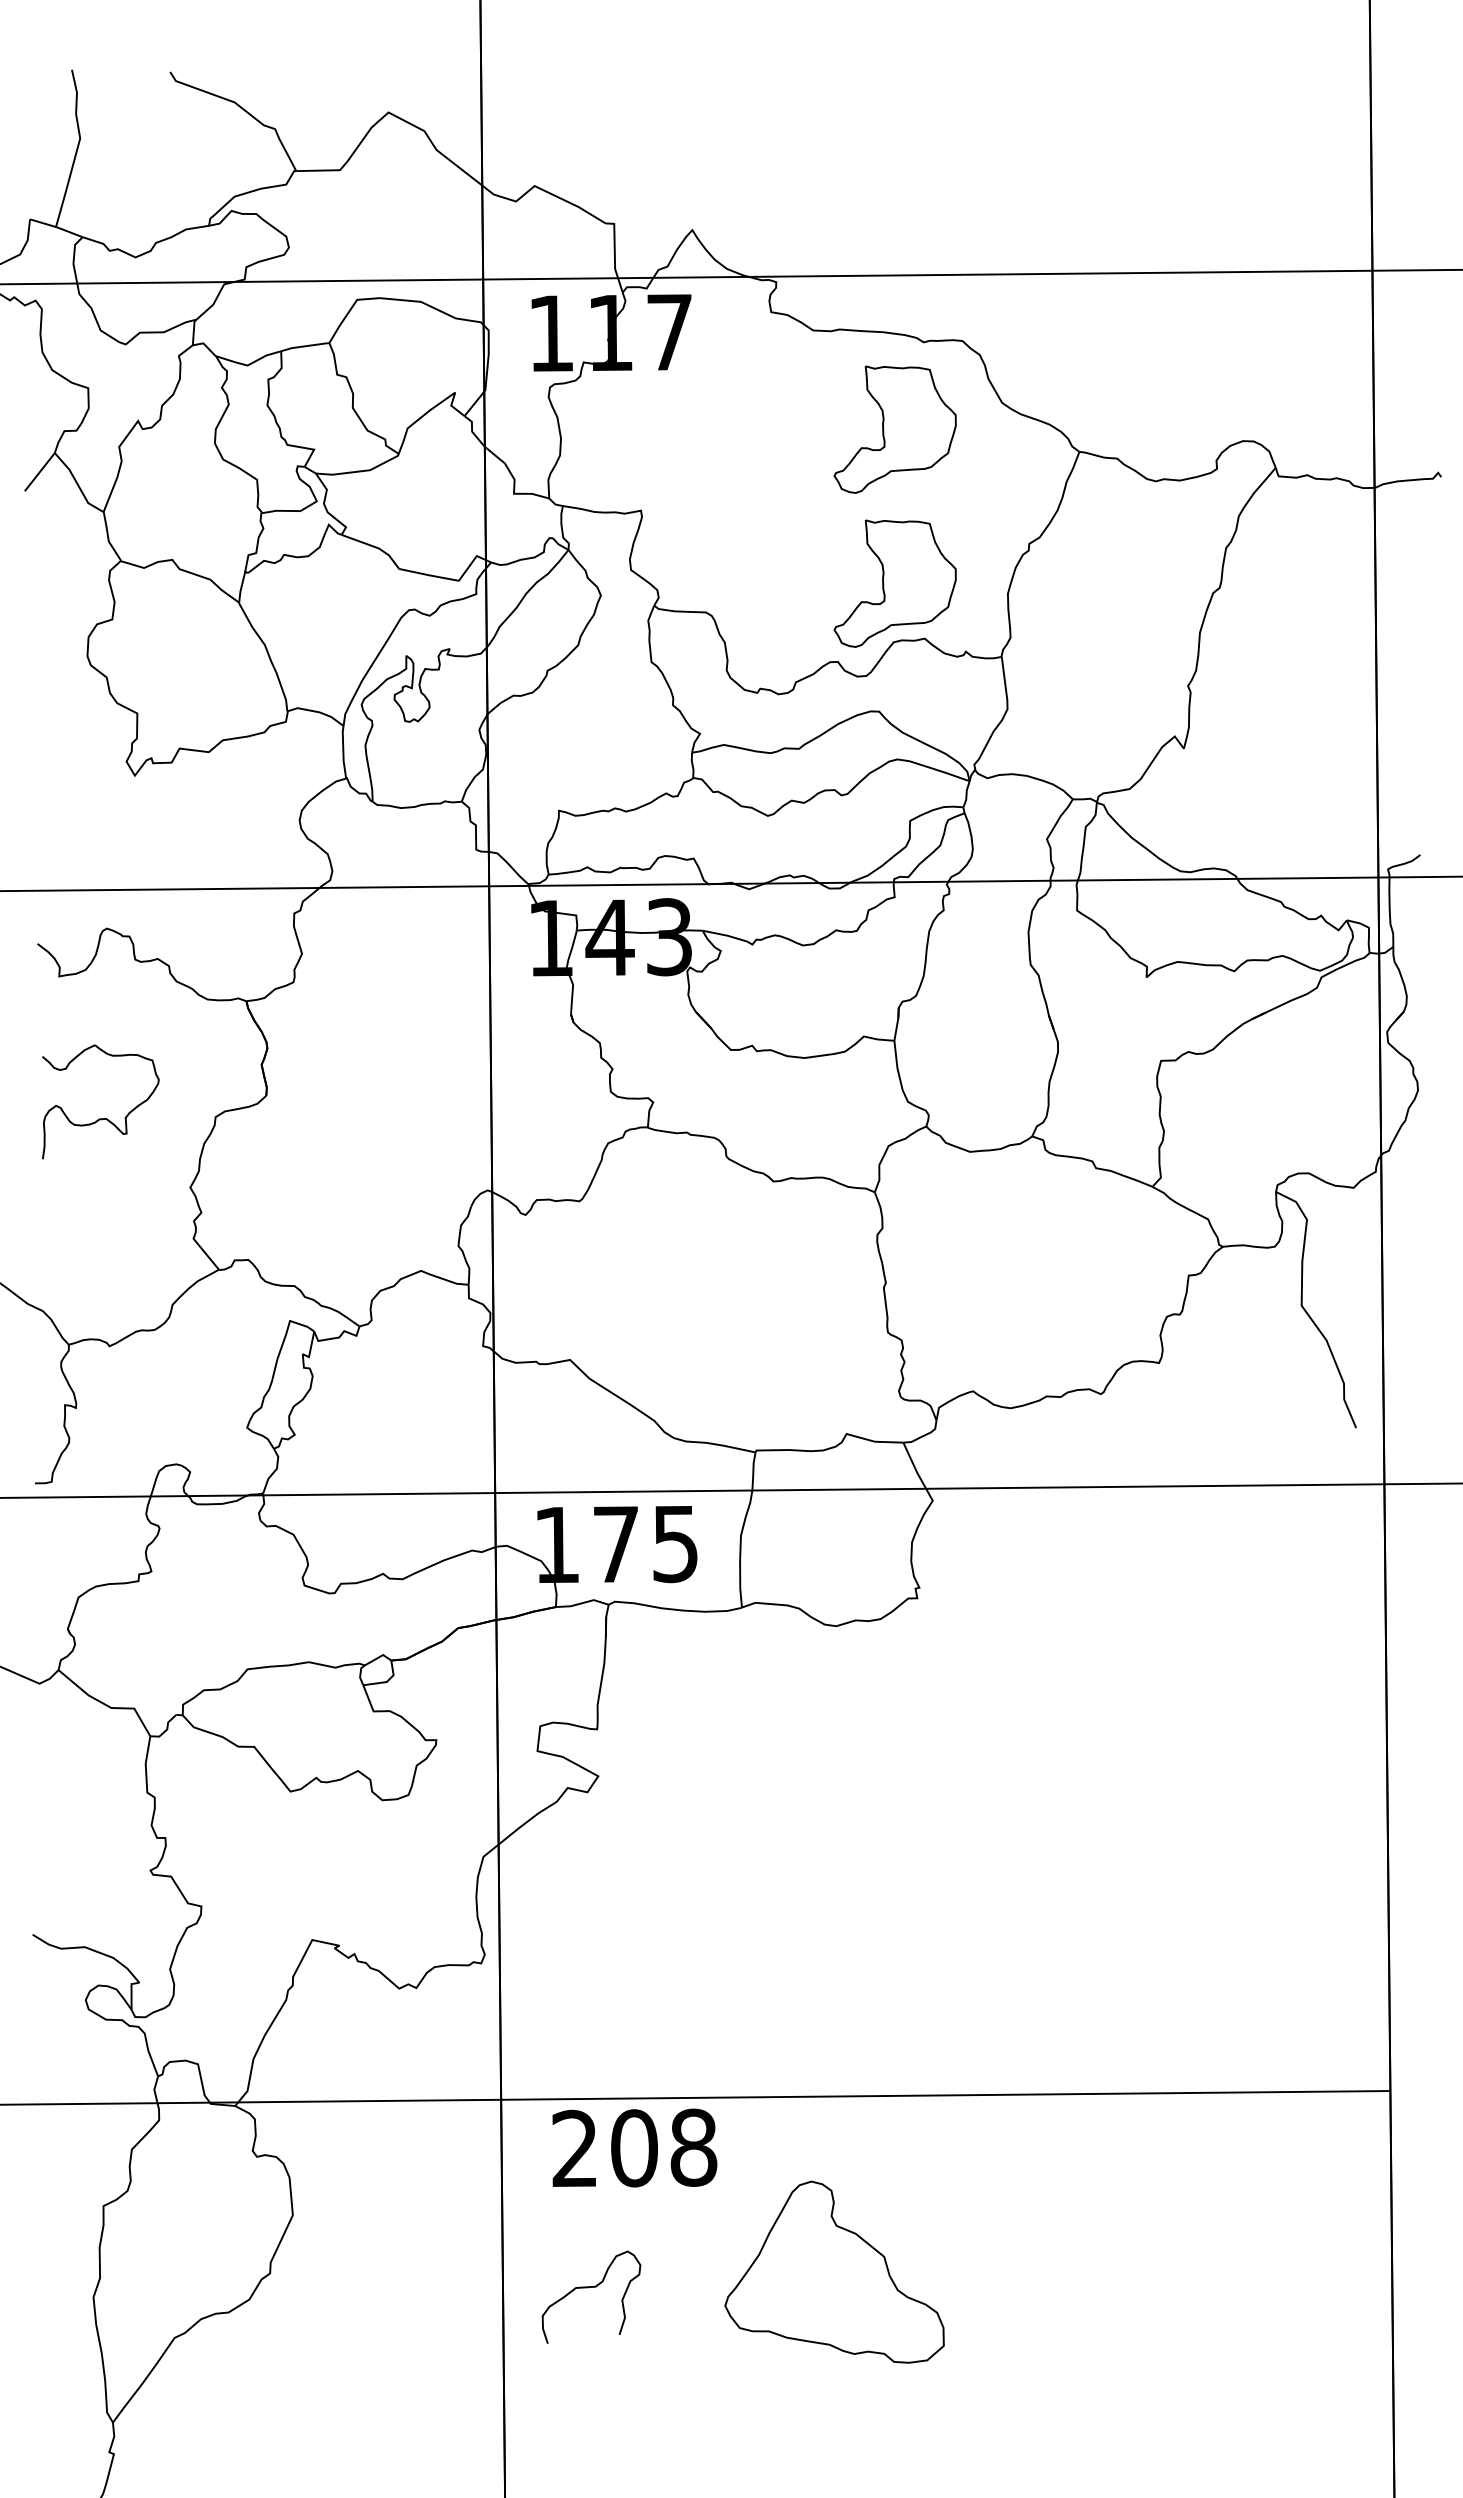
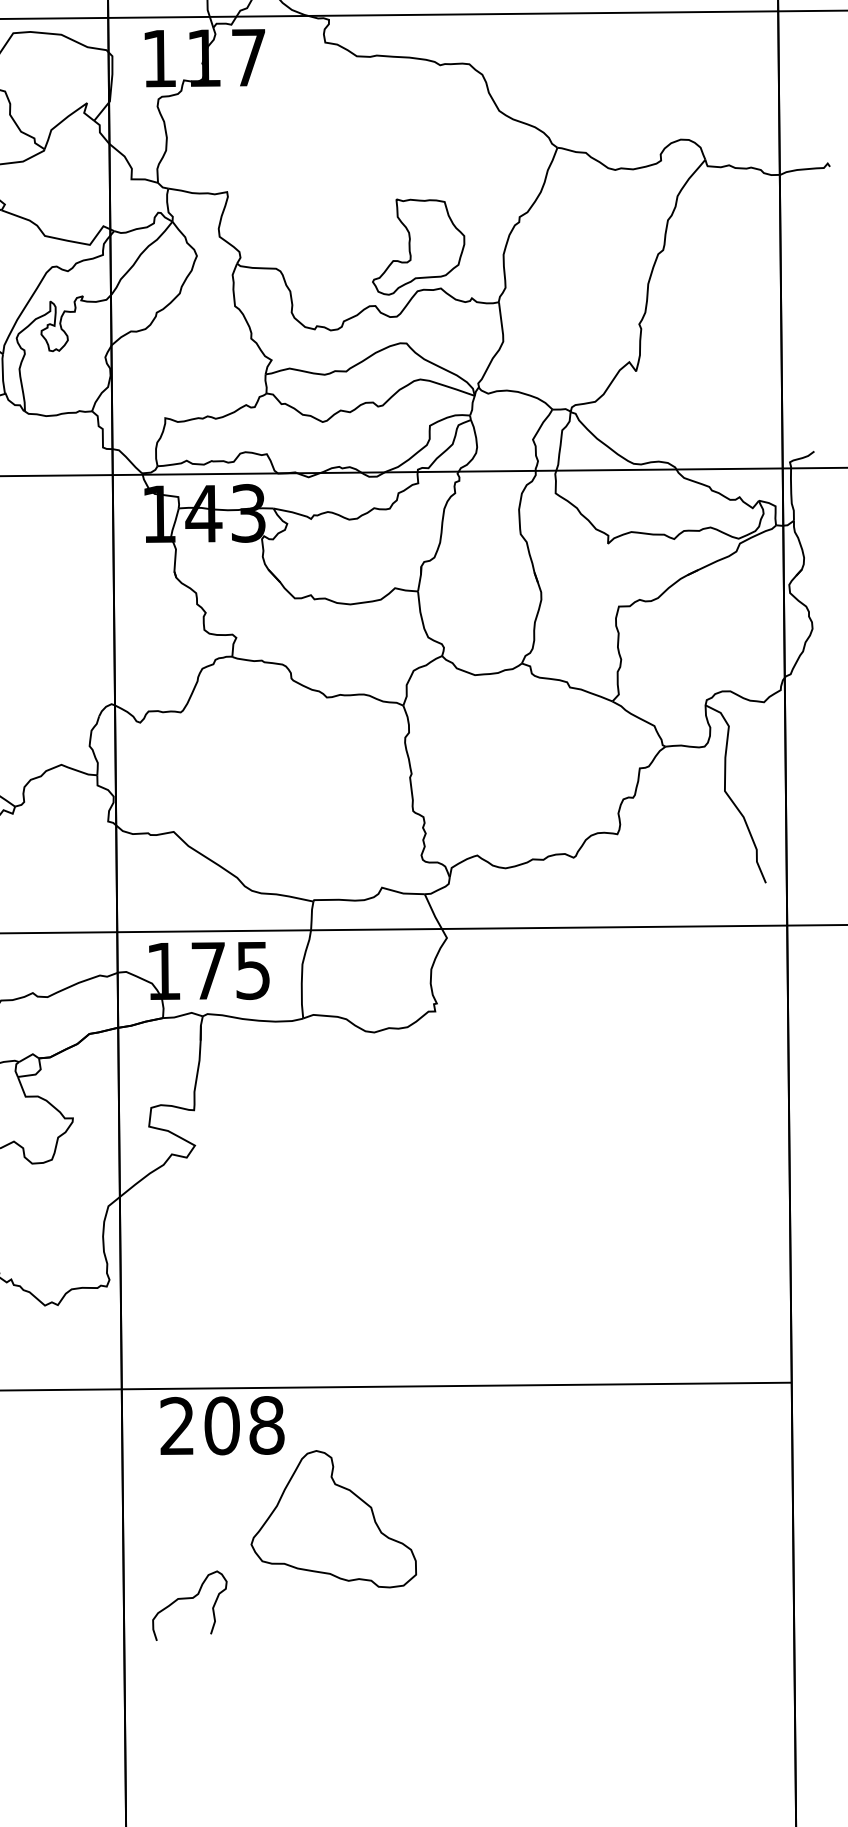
part: (894, 429) -> (418, 130), removed
part: (834, 2271) -> (333, 1518), moved
curve: (588, 2288) -> (187, 1599), moved

